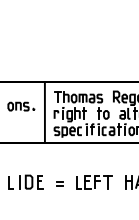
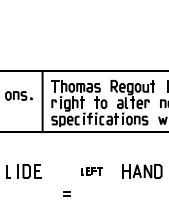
part: (93, 182) -> (91, 171), size x0.6
part: (59, 183) -> (66, 193), moved

